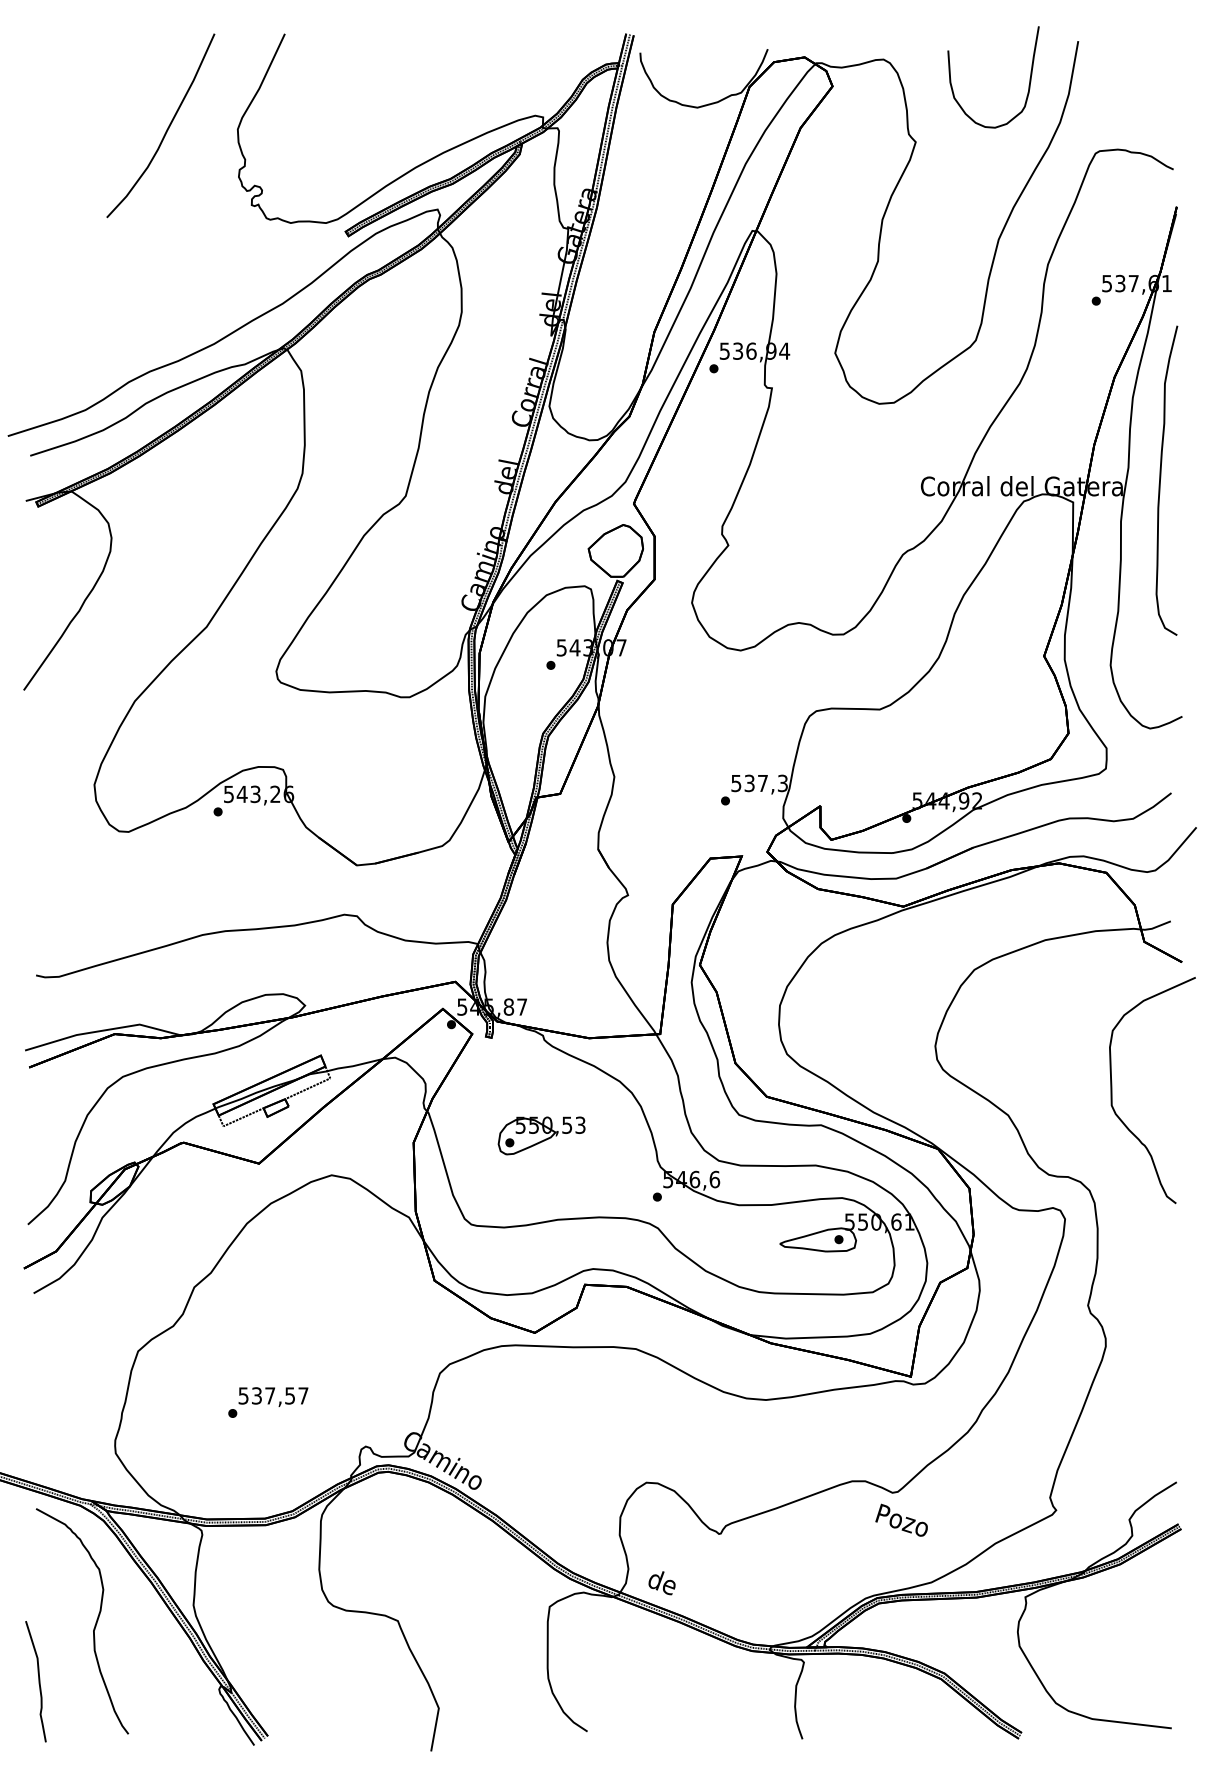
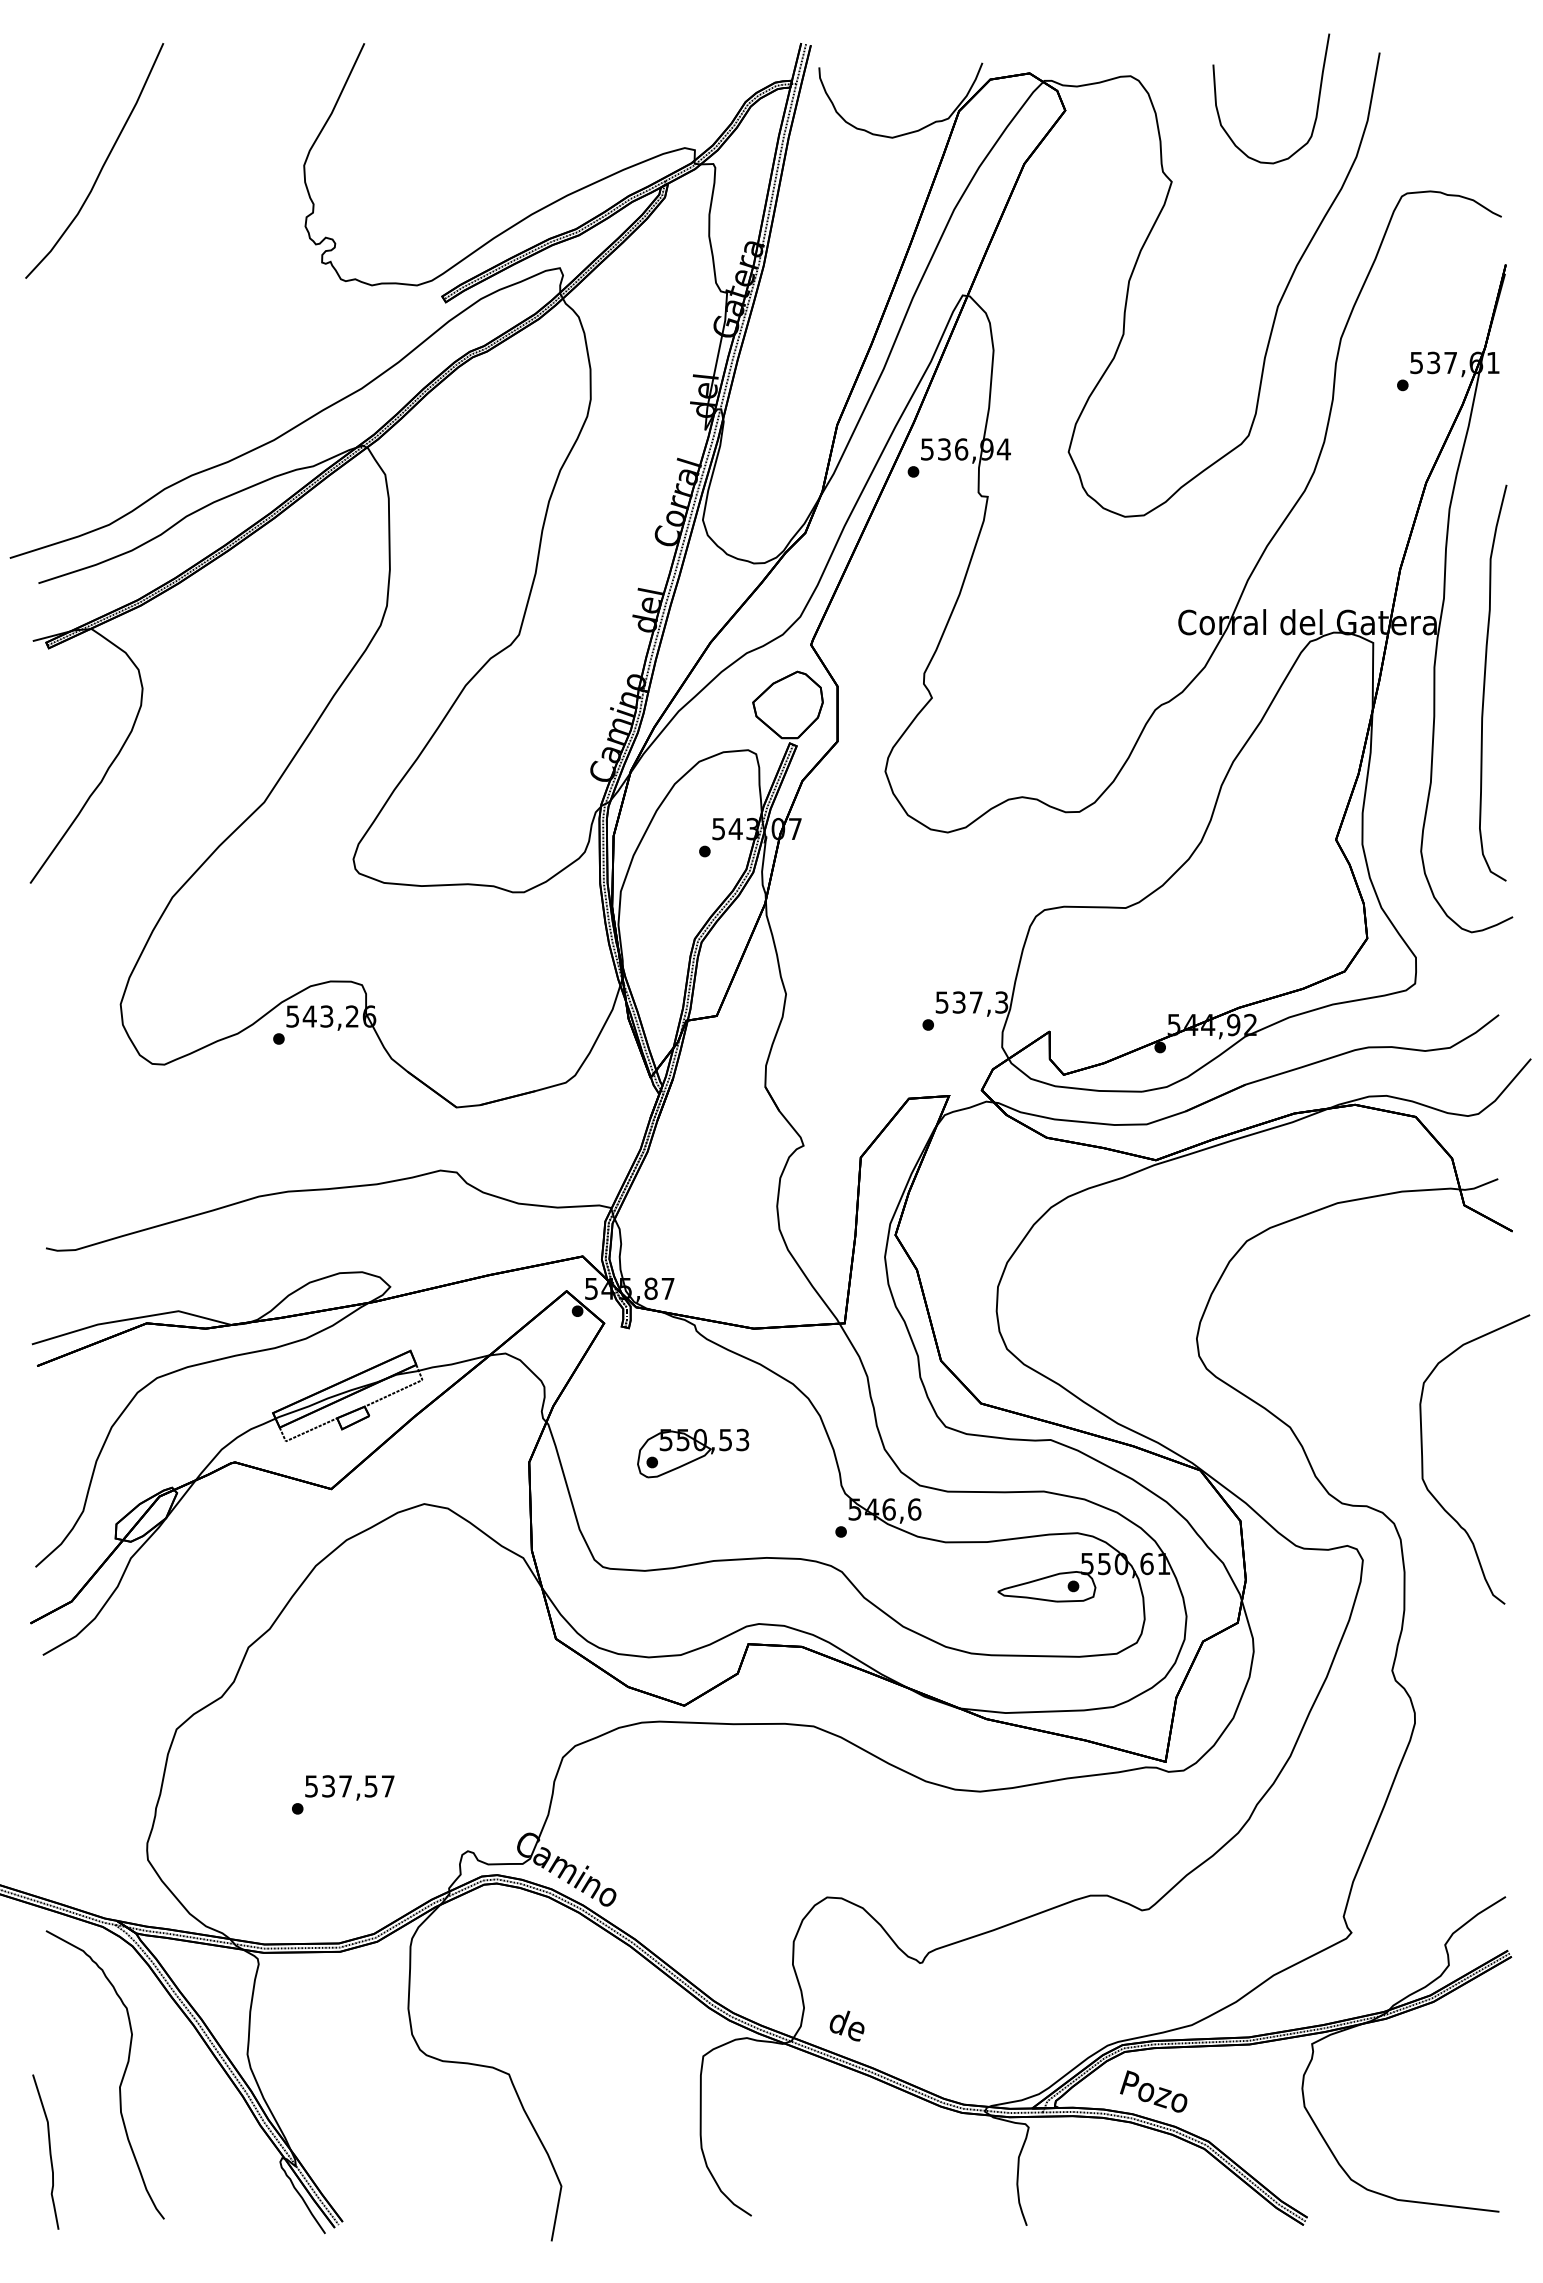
curve: (166, 129) -> (102, 165), moved
curve: (1160, 480) -> (1485, 682), moved
curve: (1112, 1090) -> (1423, 1459), moved
text: (901, 1520) -> (1153, 2091), moved

